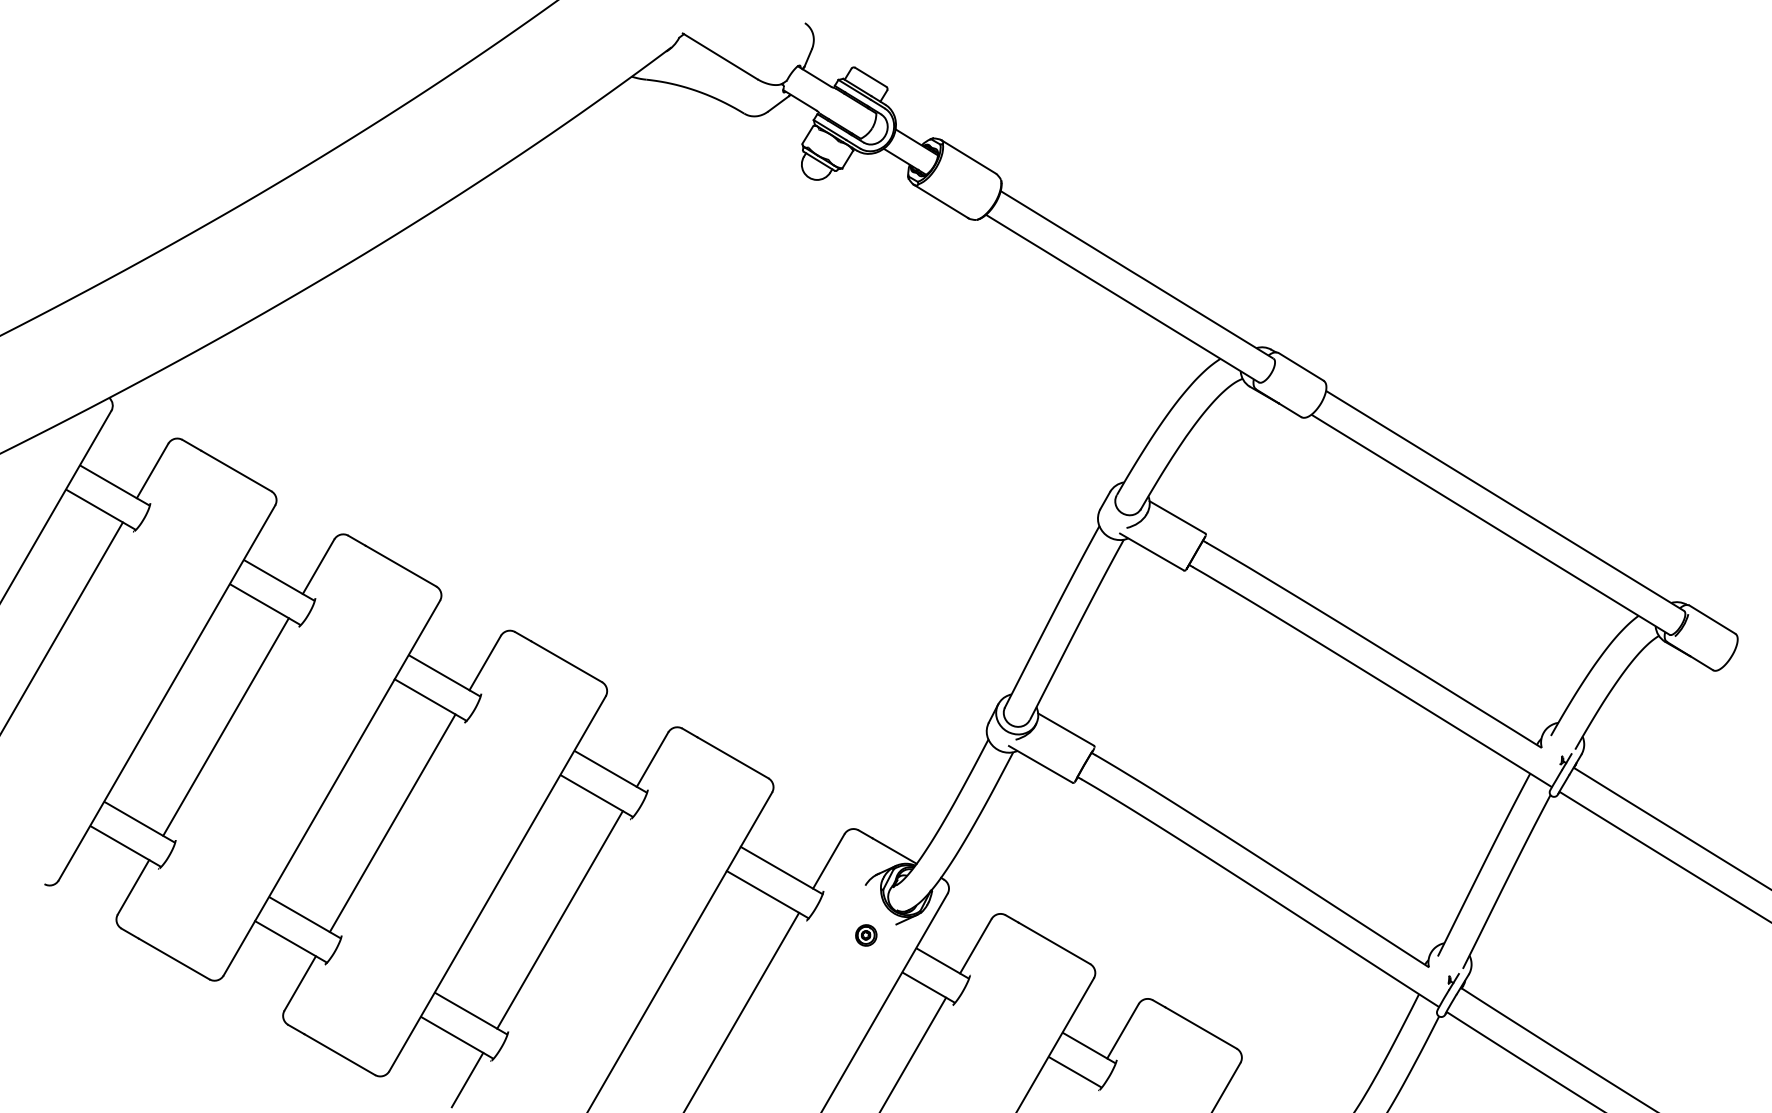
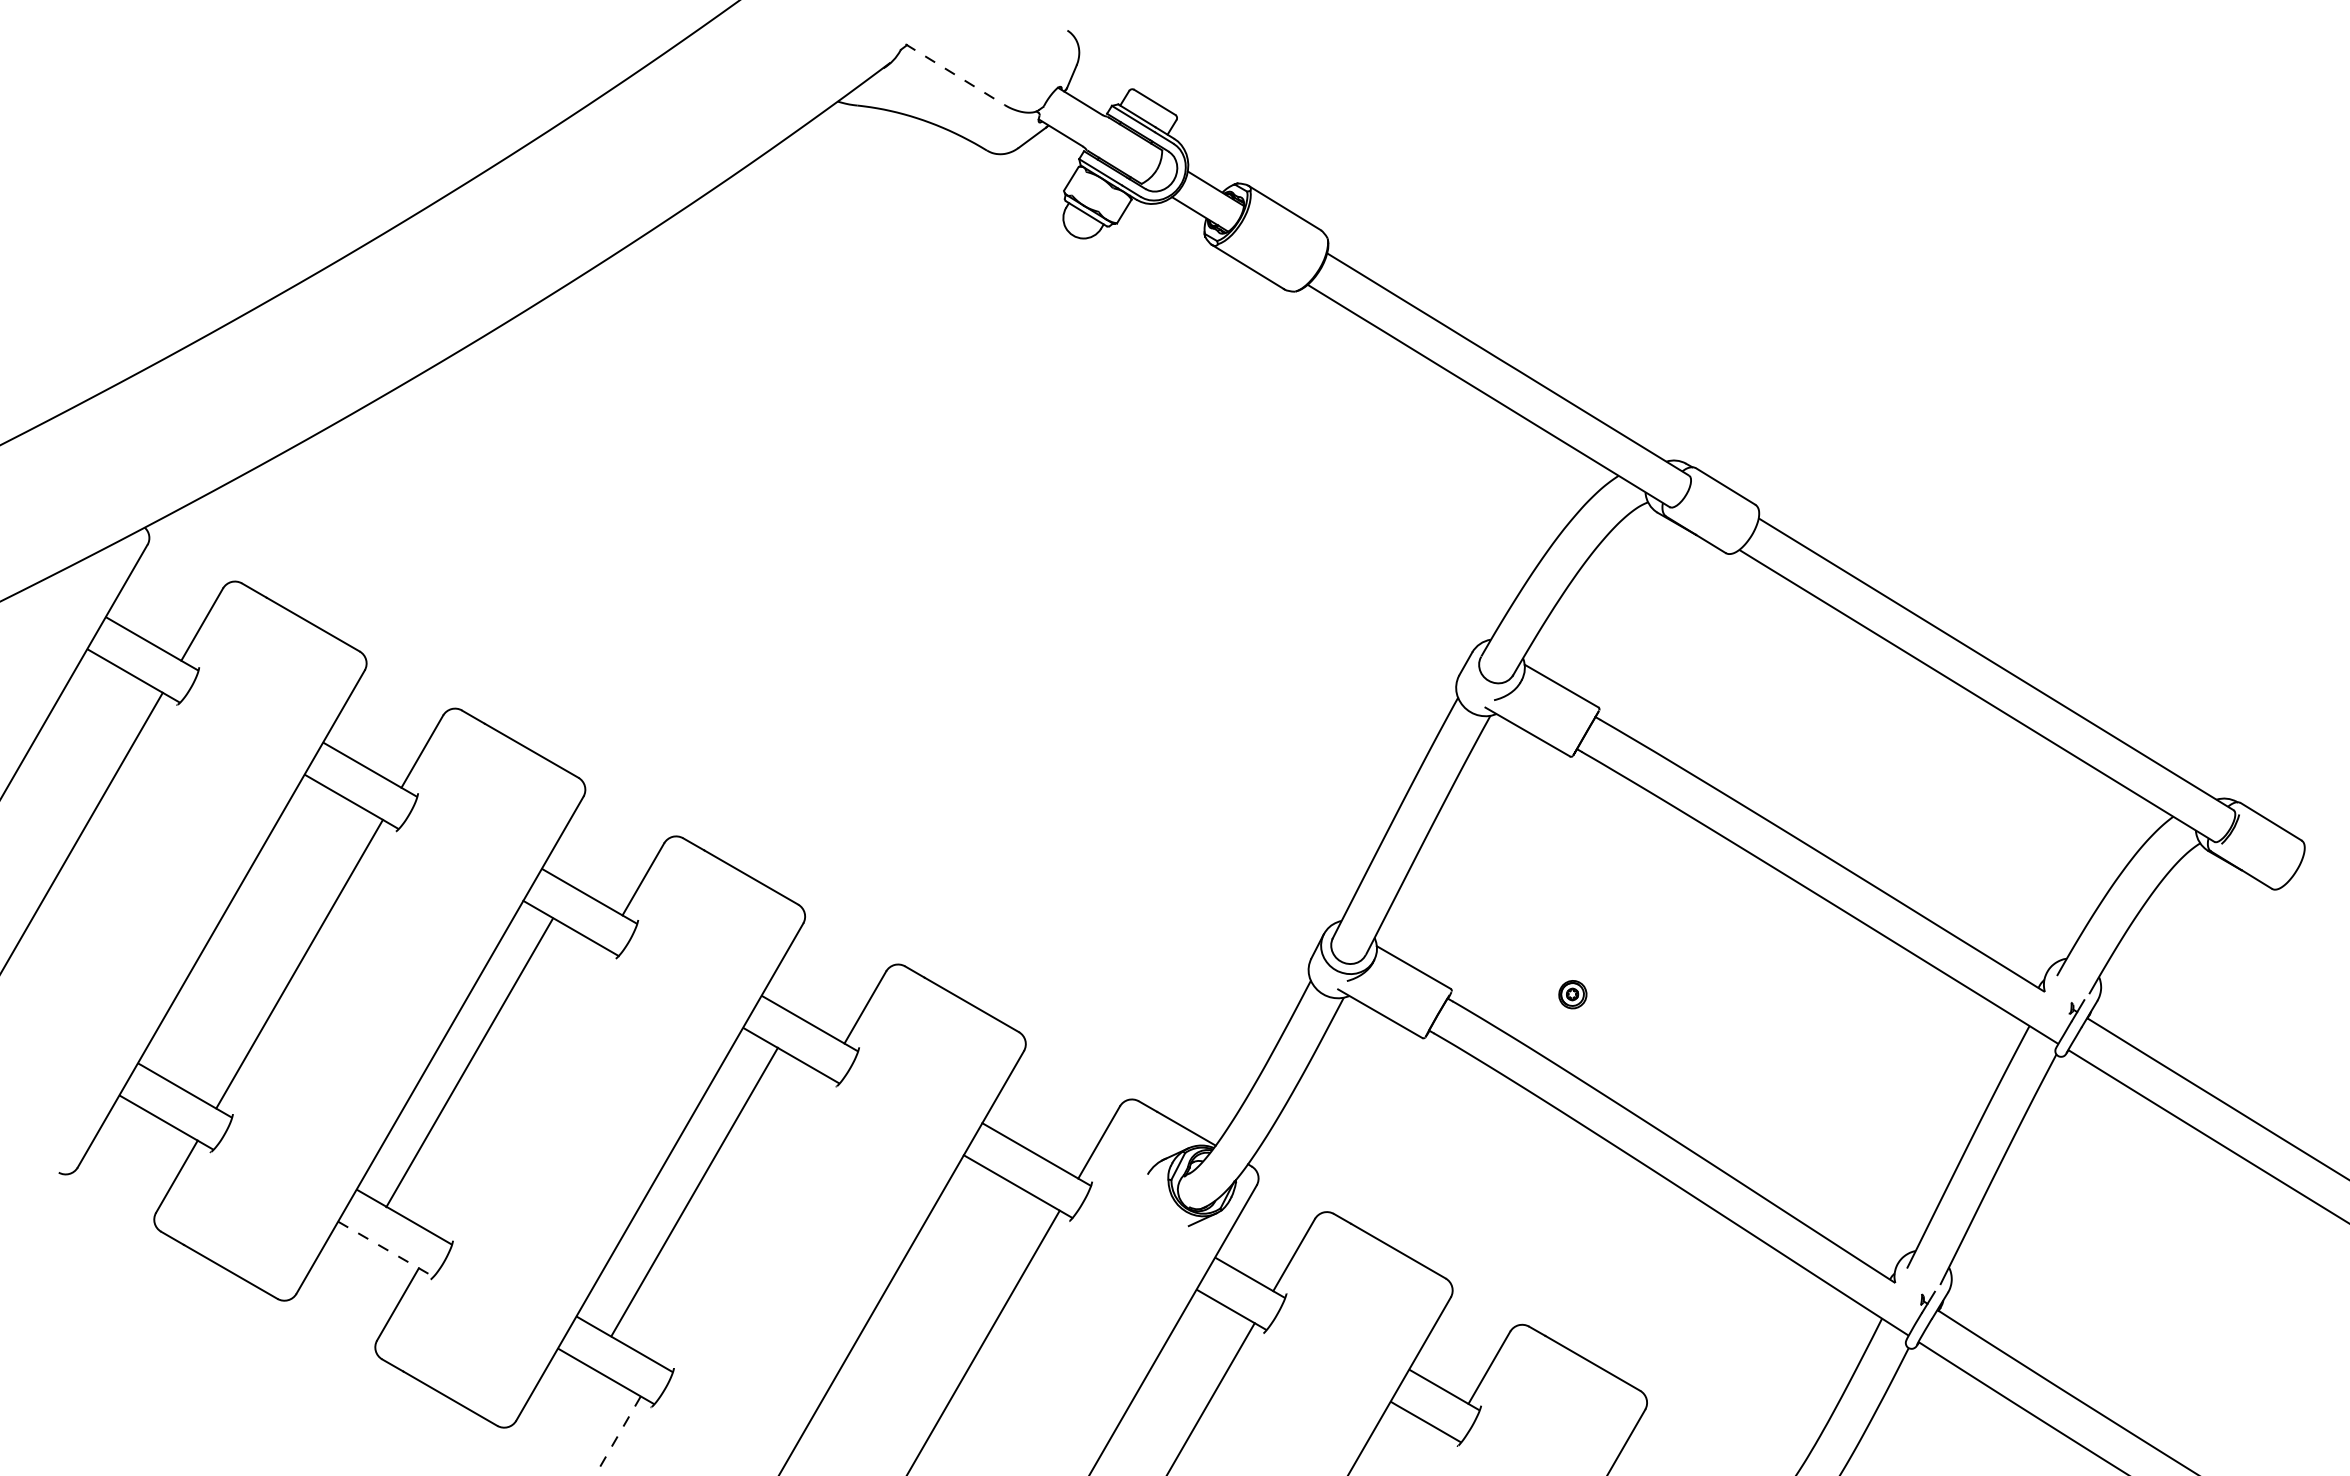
line: (720, 56) -> (955, 74), solid -> dashed
line: (392, 823) -> (469, 1062), moved
line: (559, 919) -> (694, 1191), moved
part: (866, 935) -> (1572, 994), moved
line: (291, 942) -> (386, 1249), solid -> dashed
line: (467, 1080) -> (619, 1432), solid -> dashed

